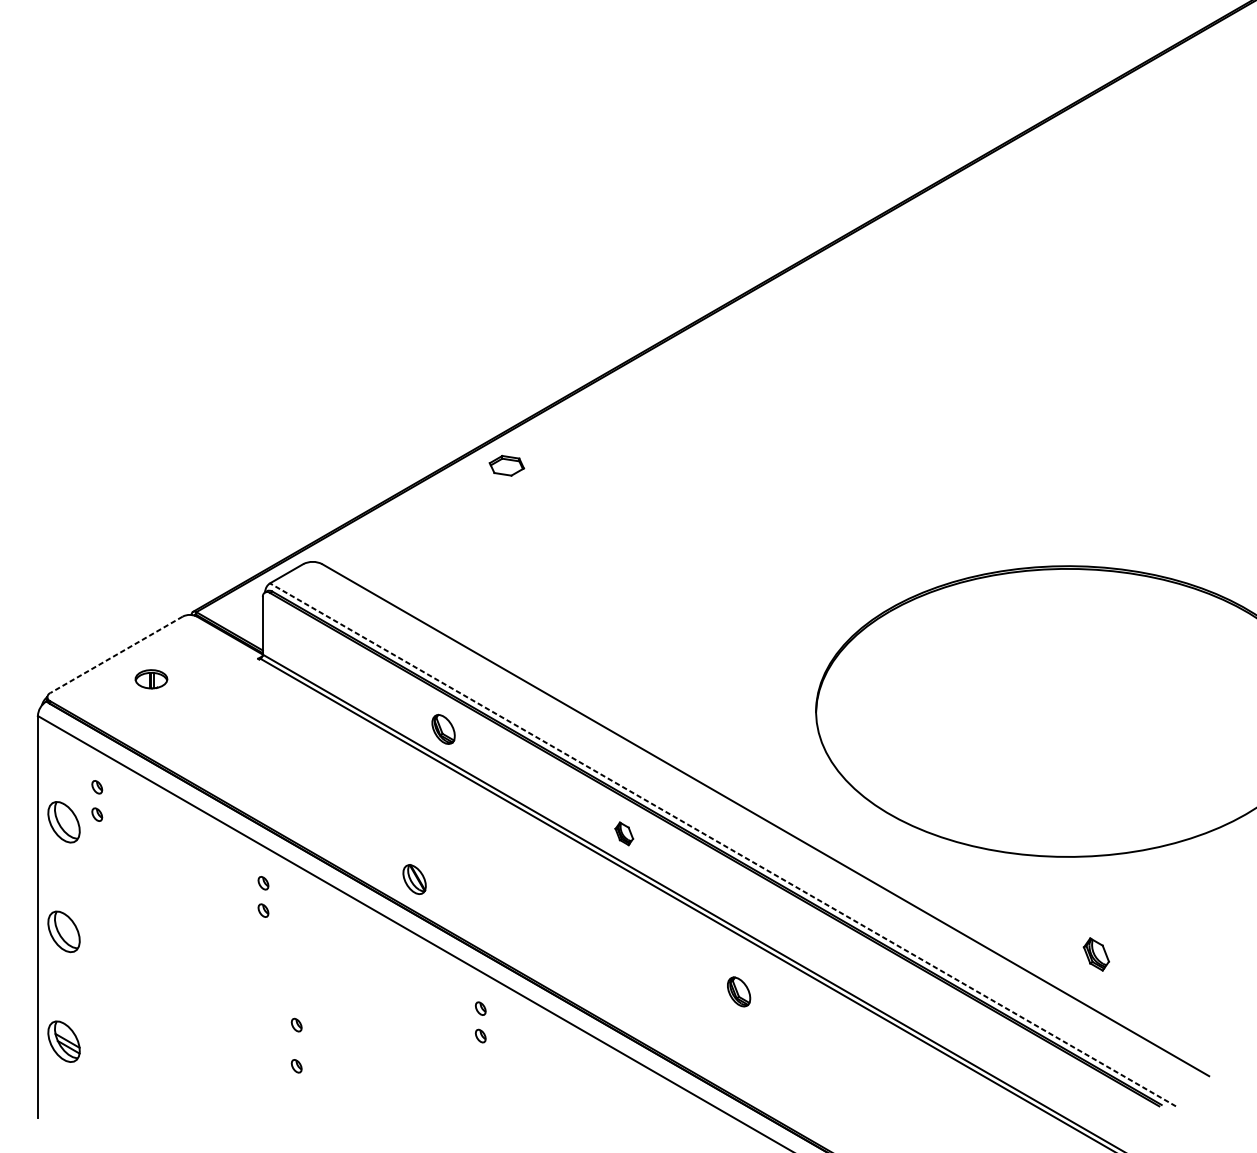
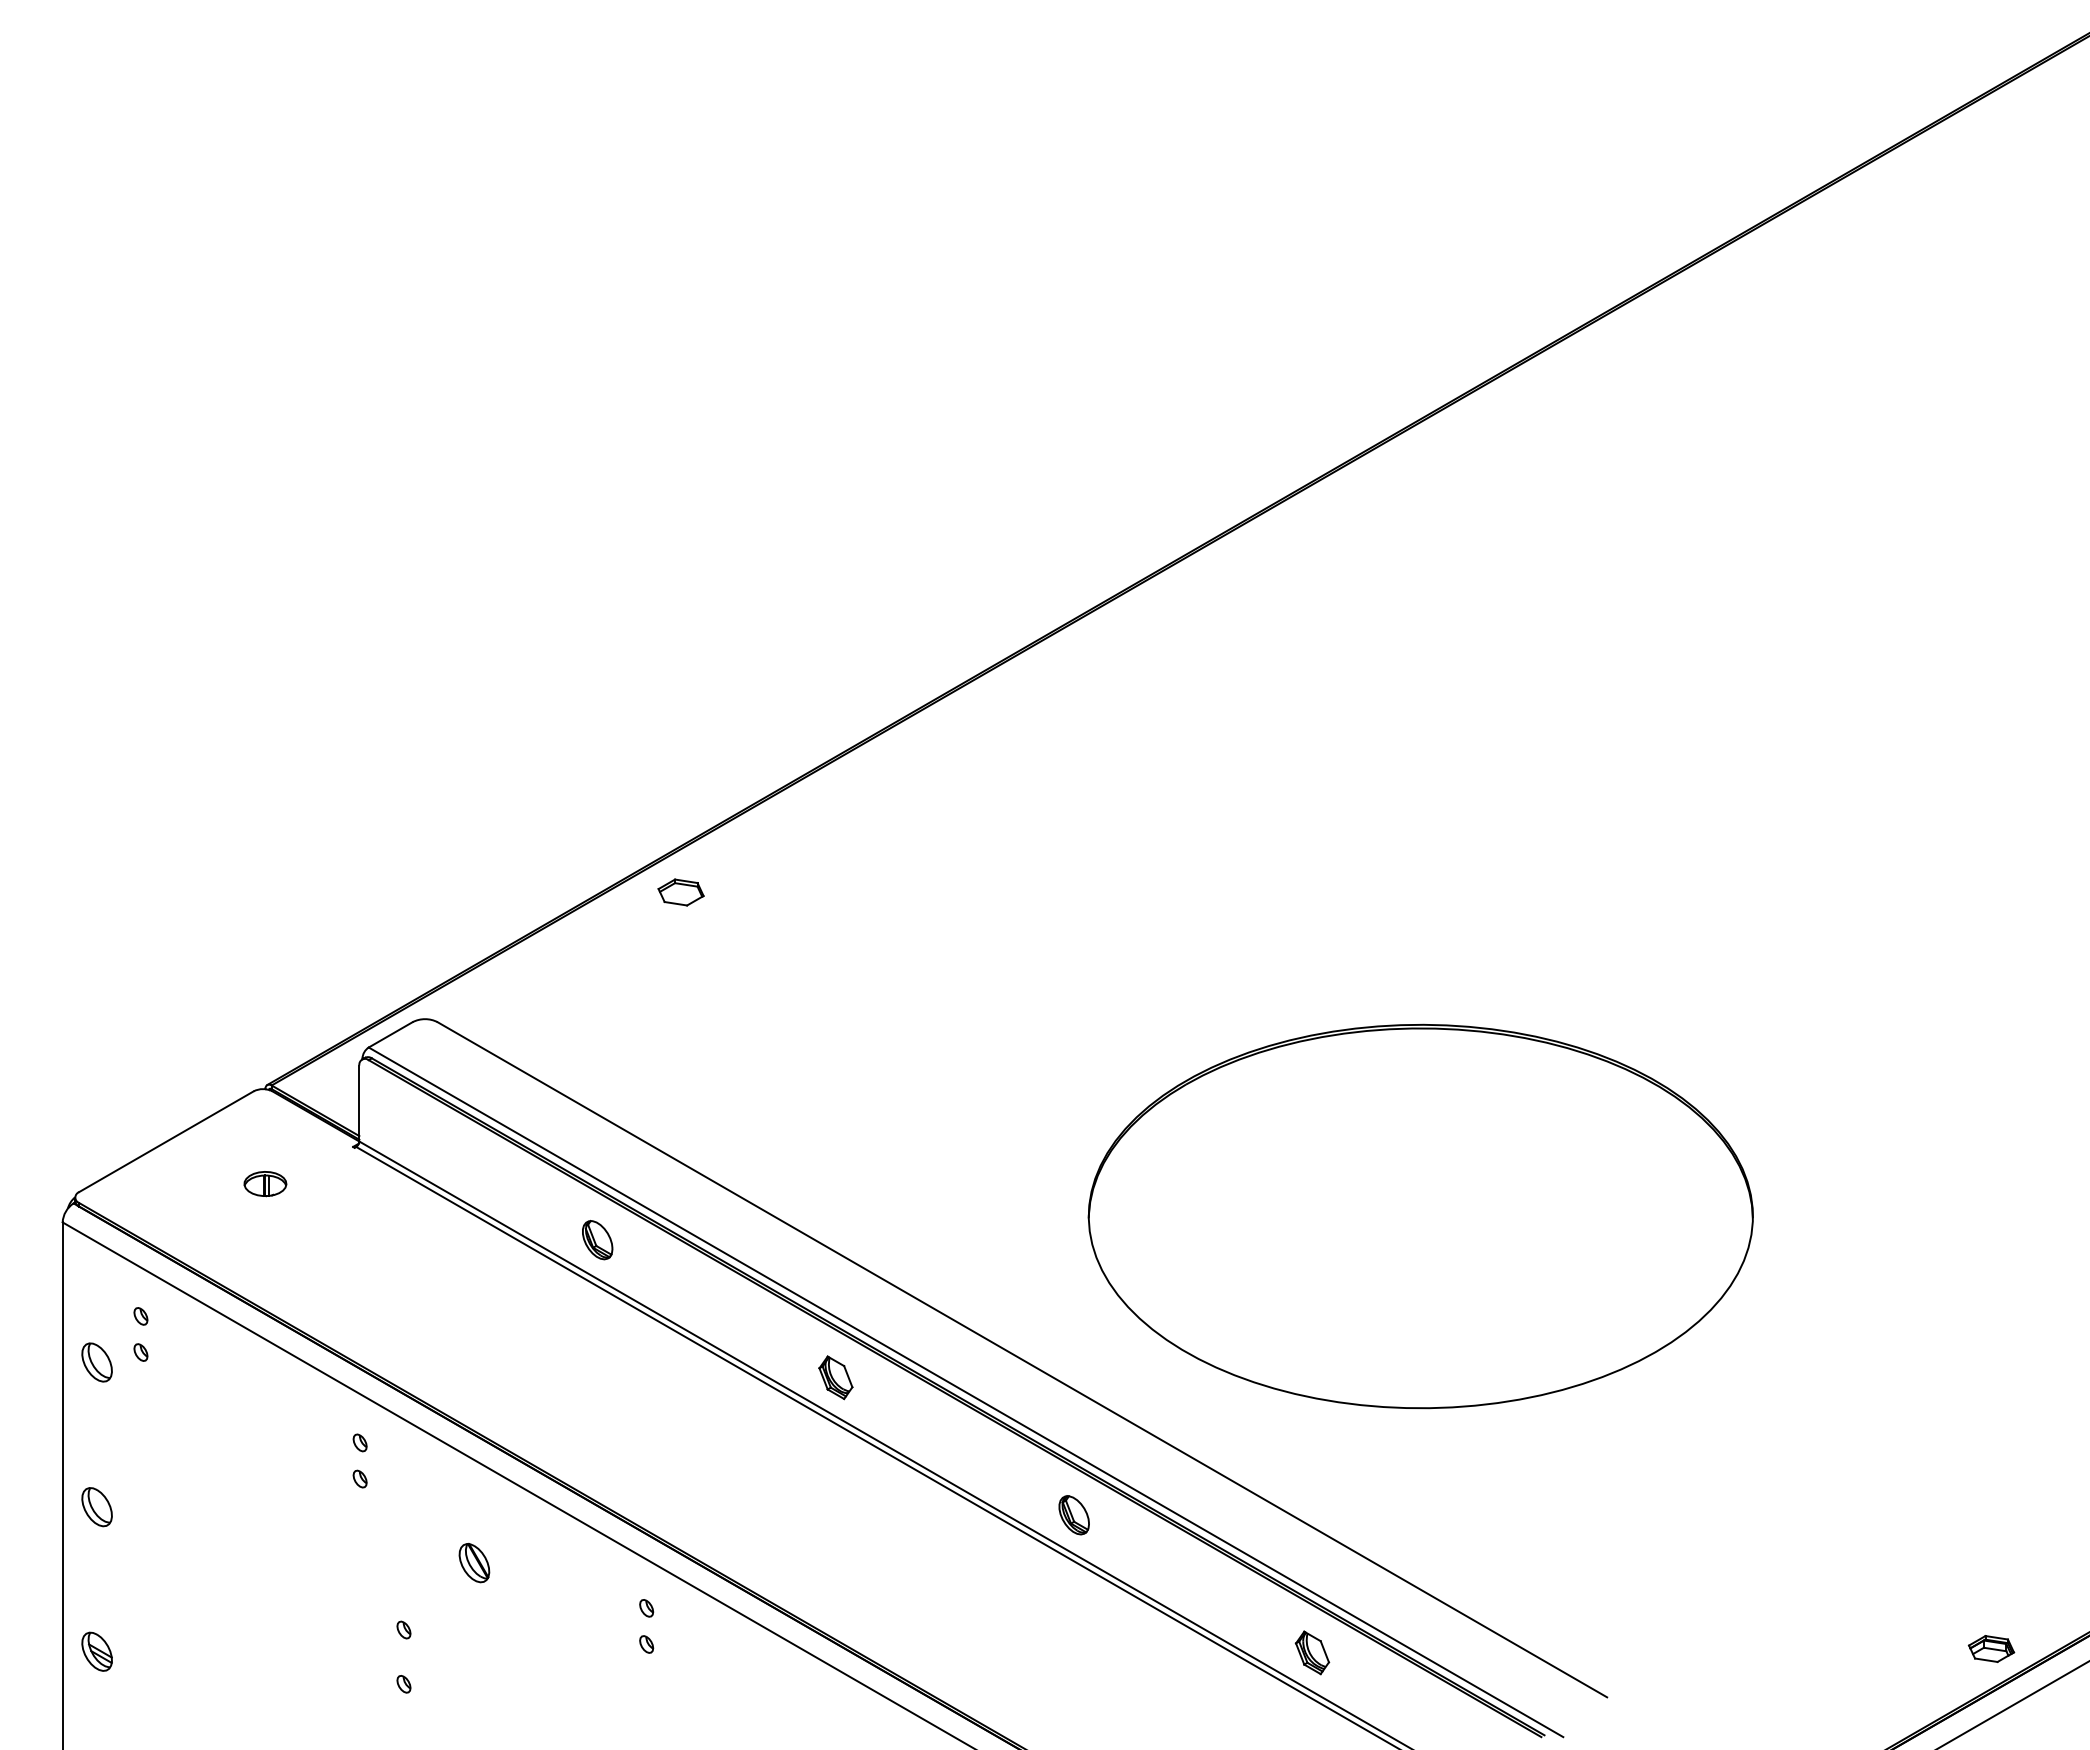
line: (116, 654) -> (166, 1141), dashed -> solid
part: (151, 679) -> (265, 1184), moved
part: (63, 822) -> (96, 1362), size x0.71
part: (623, 833) -> (835, 1377), size x1.43
line: (723, 845) -> (966, 1392), dashed -> solid
part: (414, 879) -> (474, 1563), moved
part: (63, 932) -> (96, 1507), size x0.71
part: (1096, 954) -> (1312, 1652), moved
part: (738, 992) -> (1073, 1515), moved
part: (63, 1041) -> (96, 1651), size x0.71

